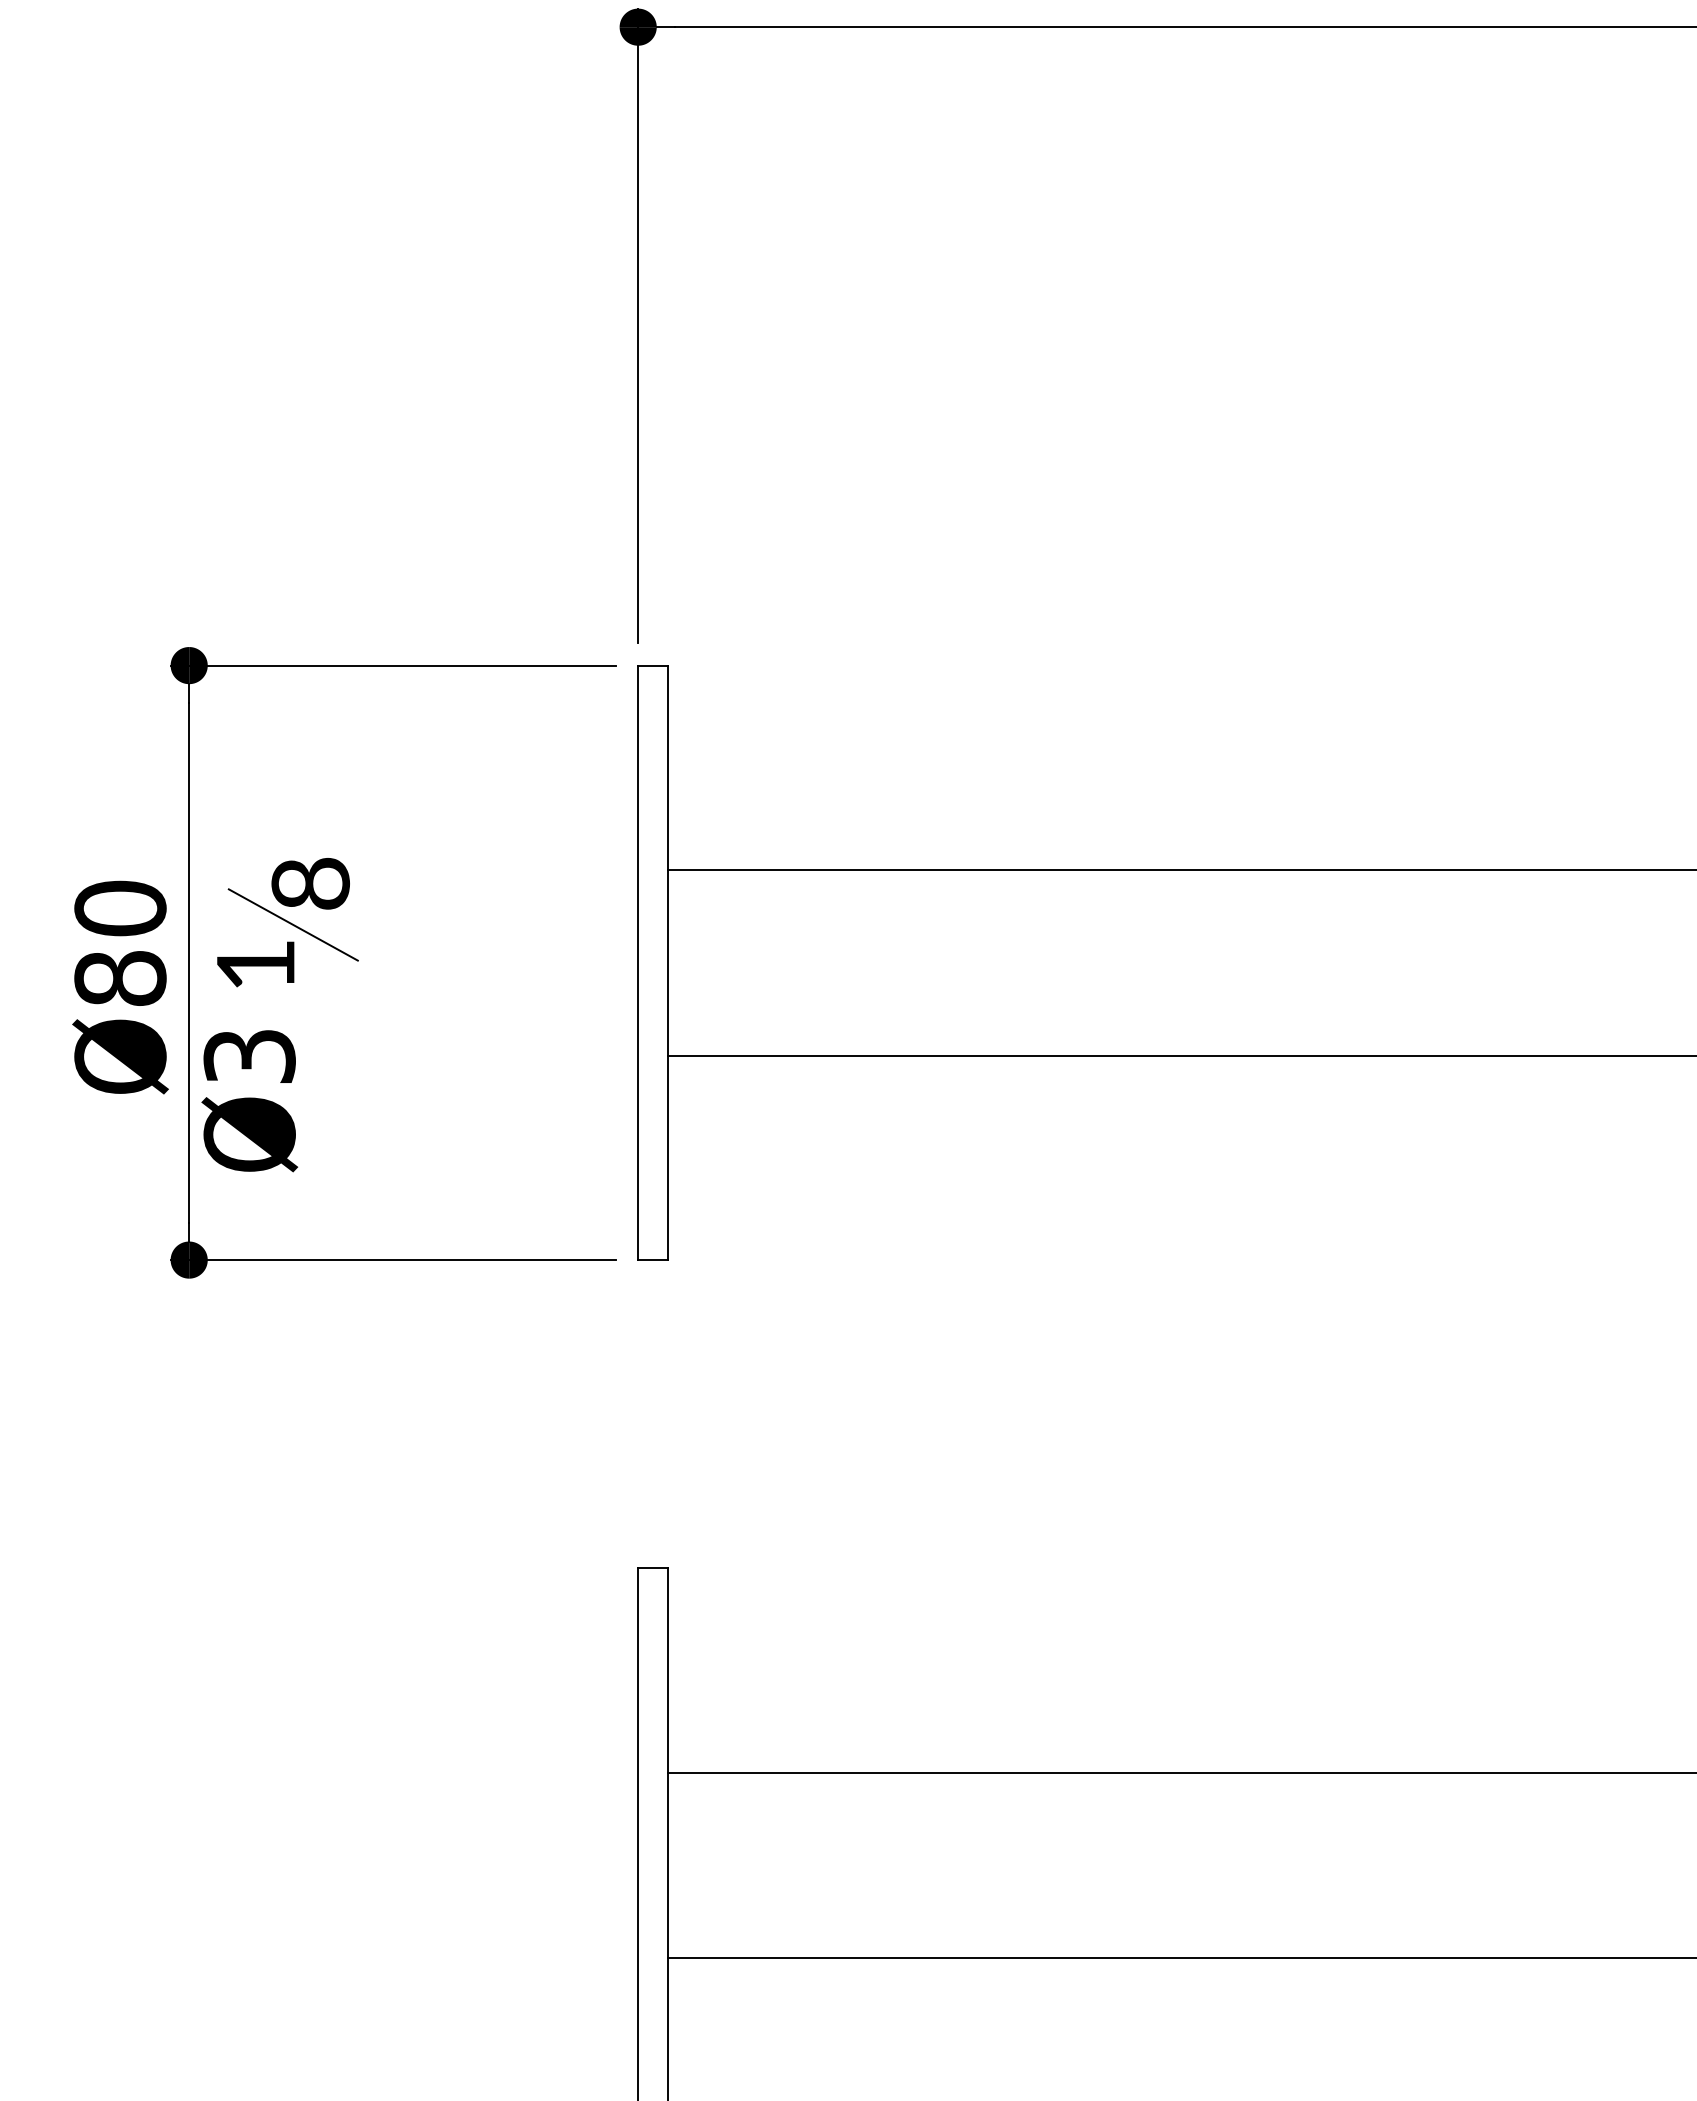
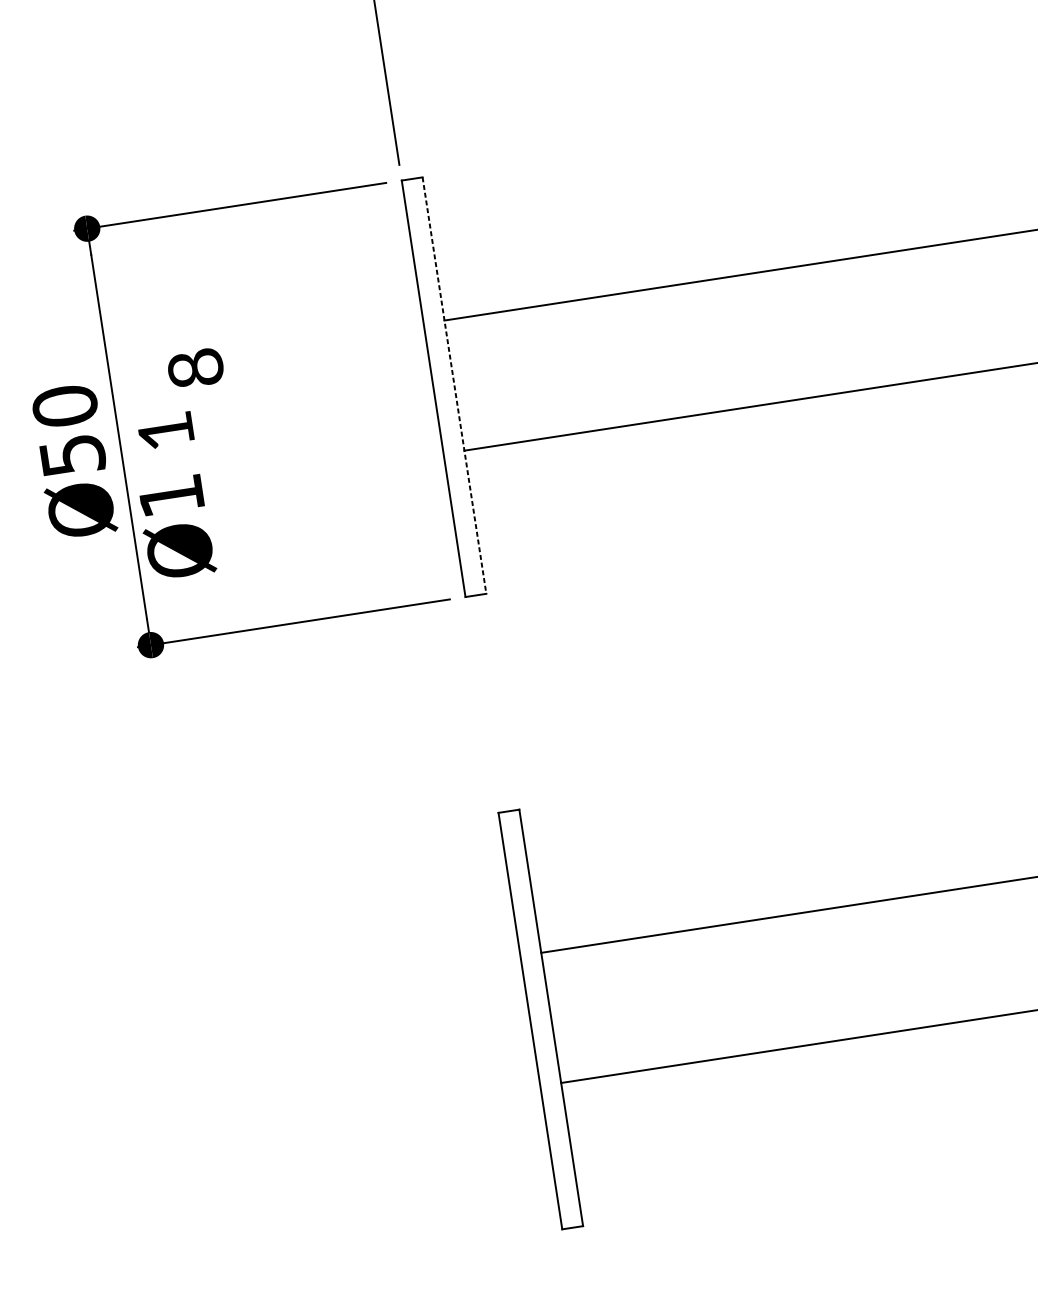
line: (292, 924) -> (187, 398), removed
line: (667, 963) -> (454, 386), solid -> dashed
text: (120, 978) -> (72, 455), Ø80 -> Ø50
text: (249, 1056) -> (171, 496), Ø3 -> Ø1

